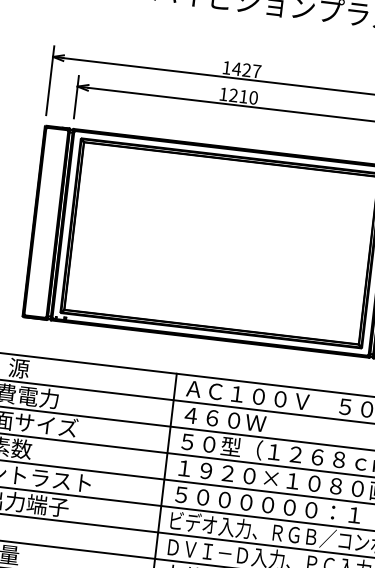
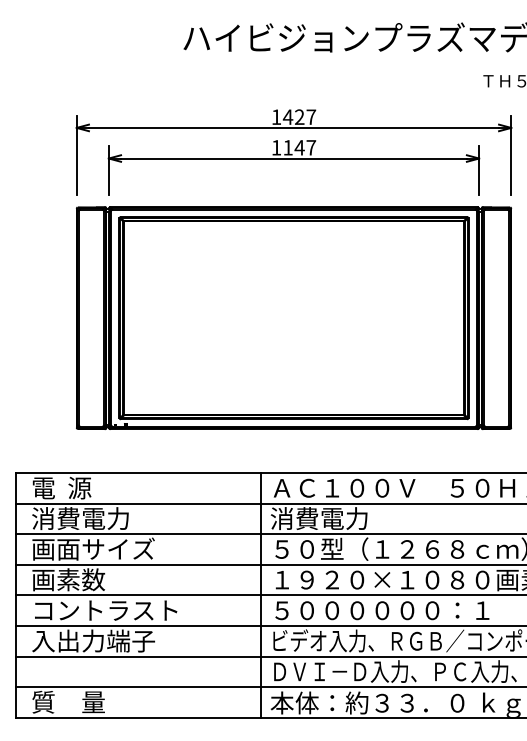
text: (243, 96) -> (299, 147), 1210 -> 1147
text: (223, 419) -> (319, 518), ４６０Ｗ -> 消費電力

